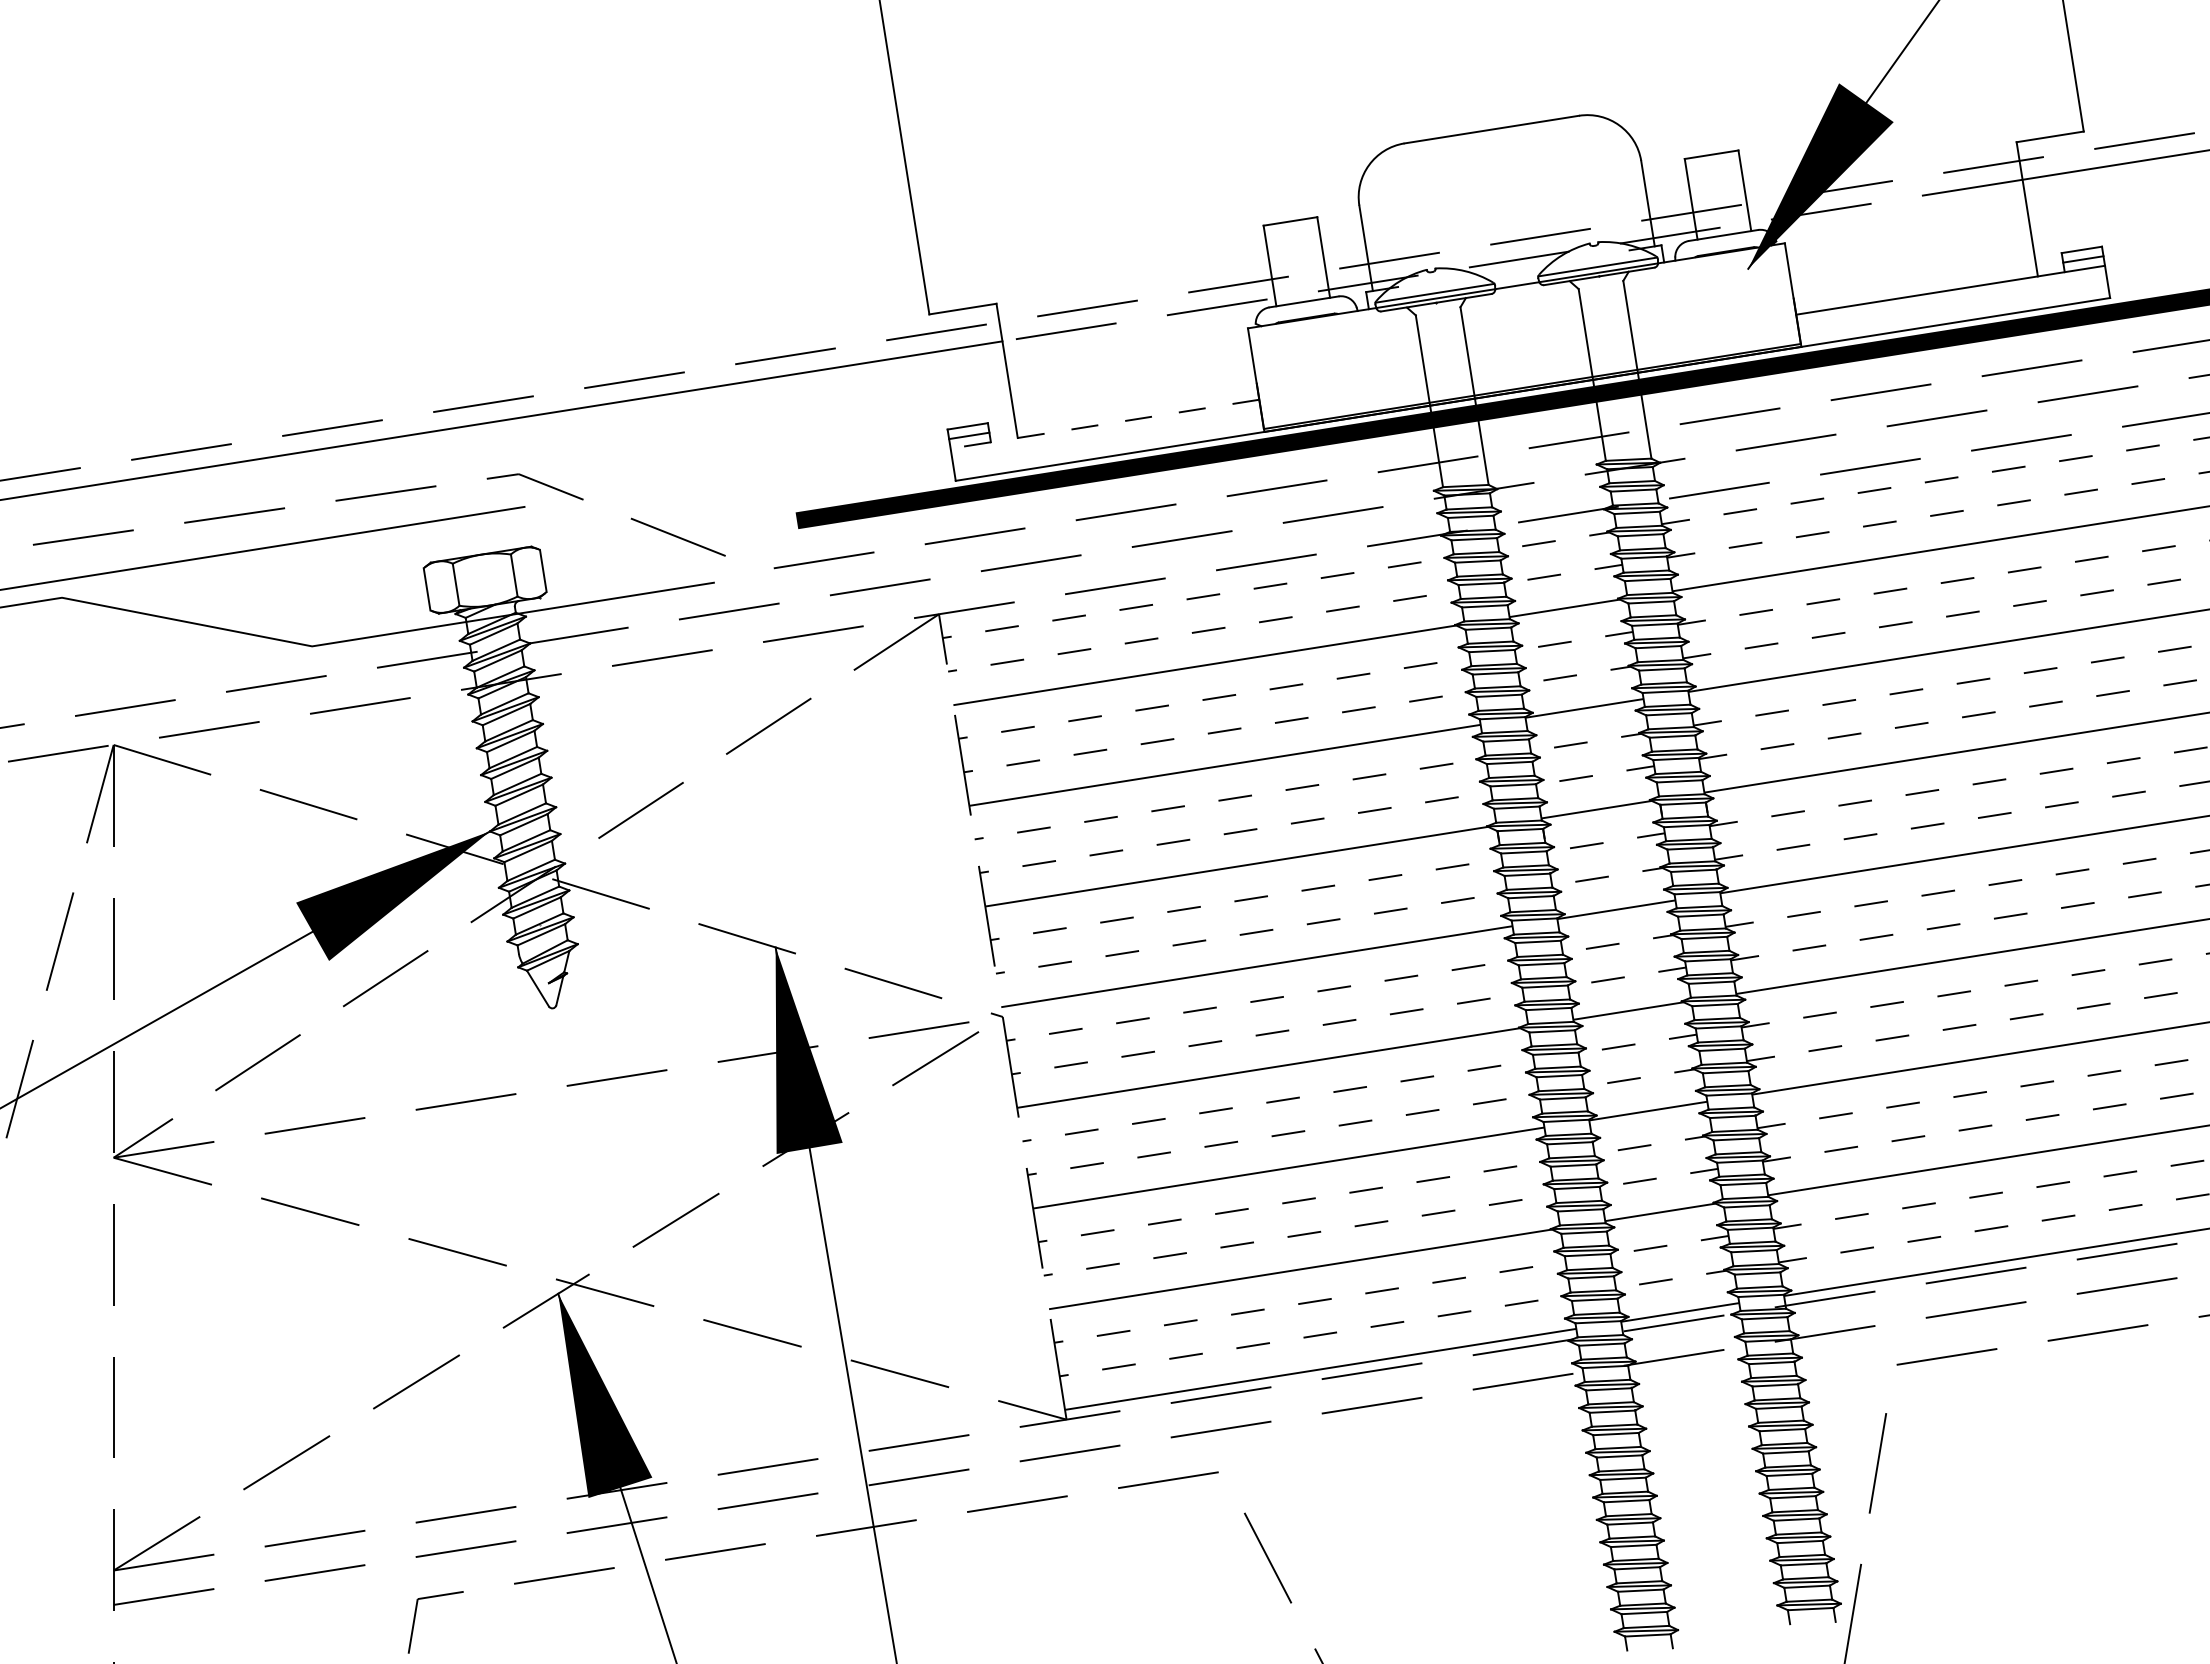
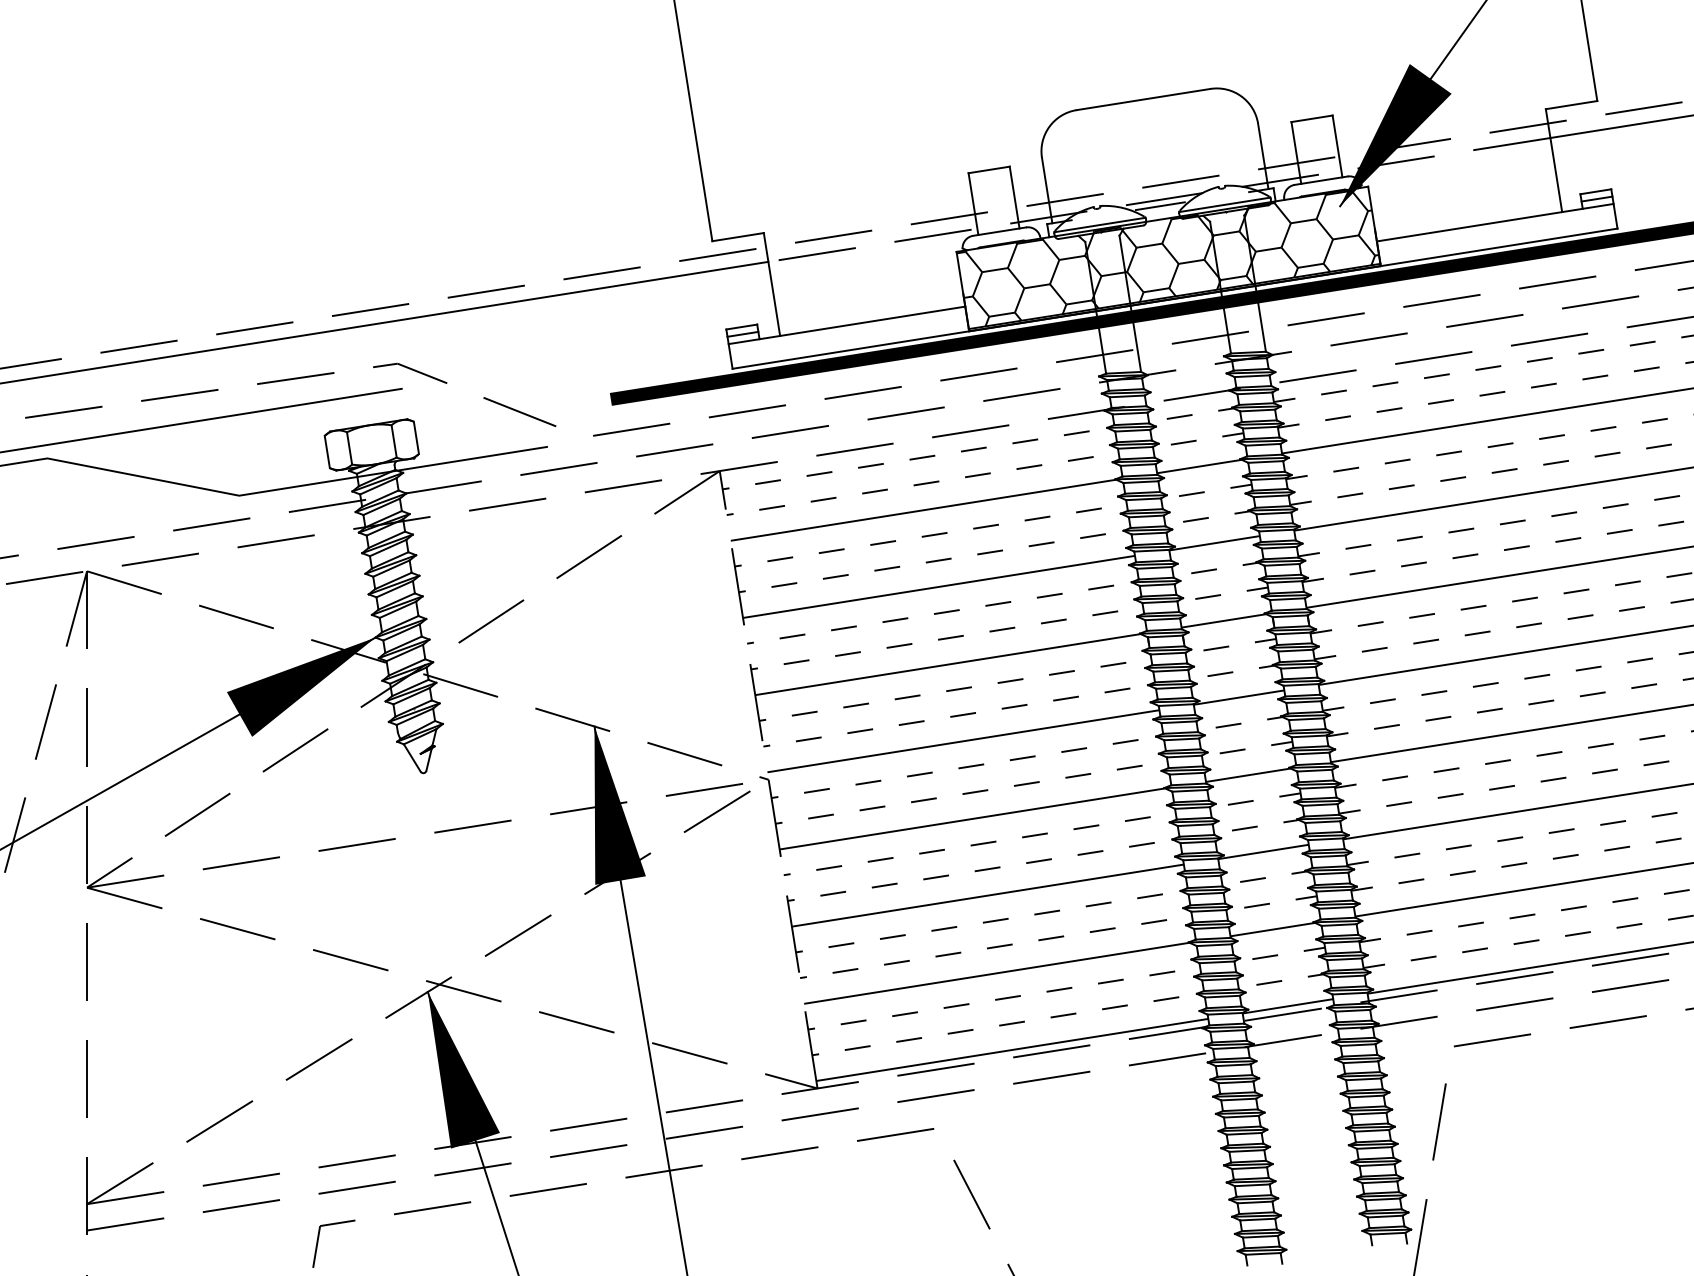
line: (1513, 268) -> (1160, 206), added
hatch: (1523, 335) -> (1167, 257), added
line: (1104, 424) -> (846, 325), dashed -> solid

